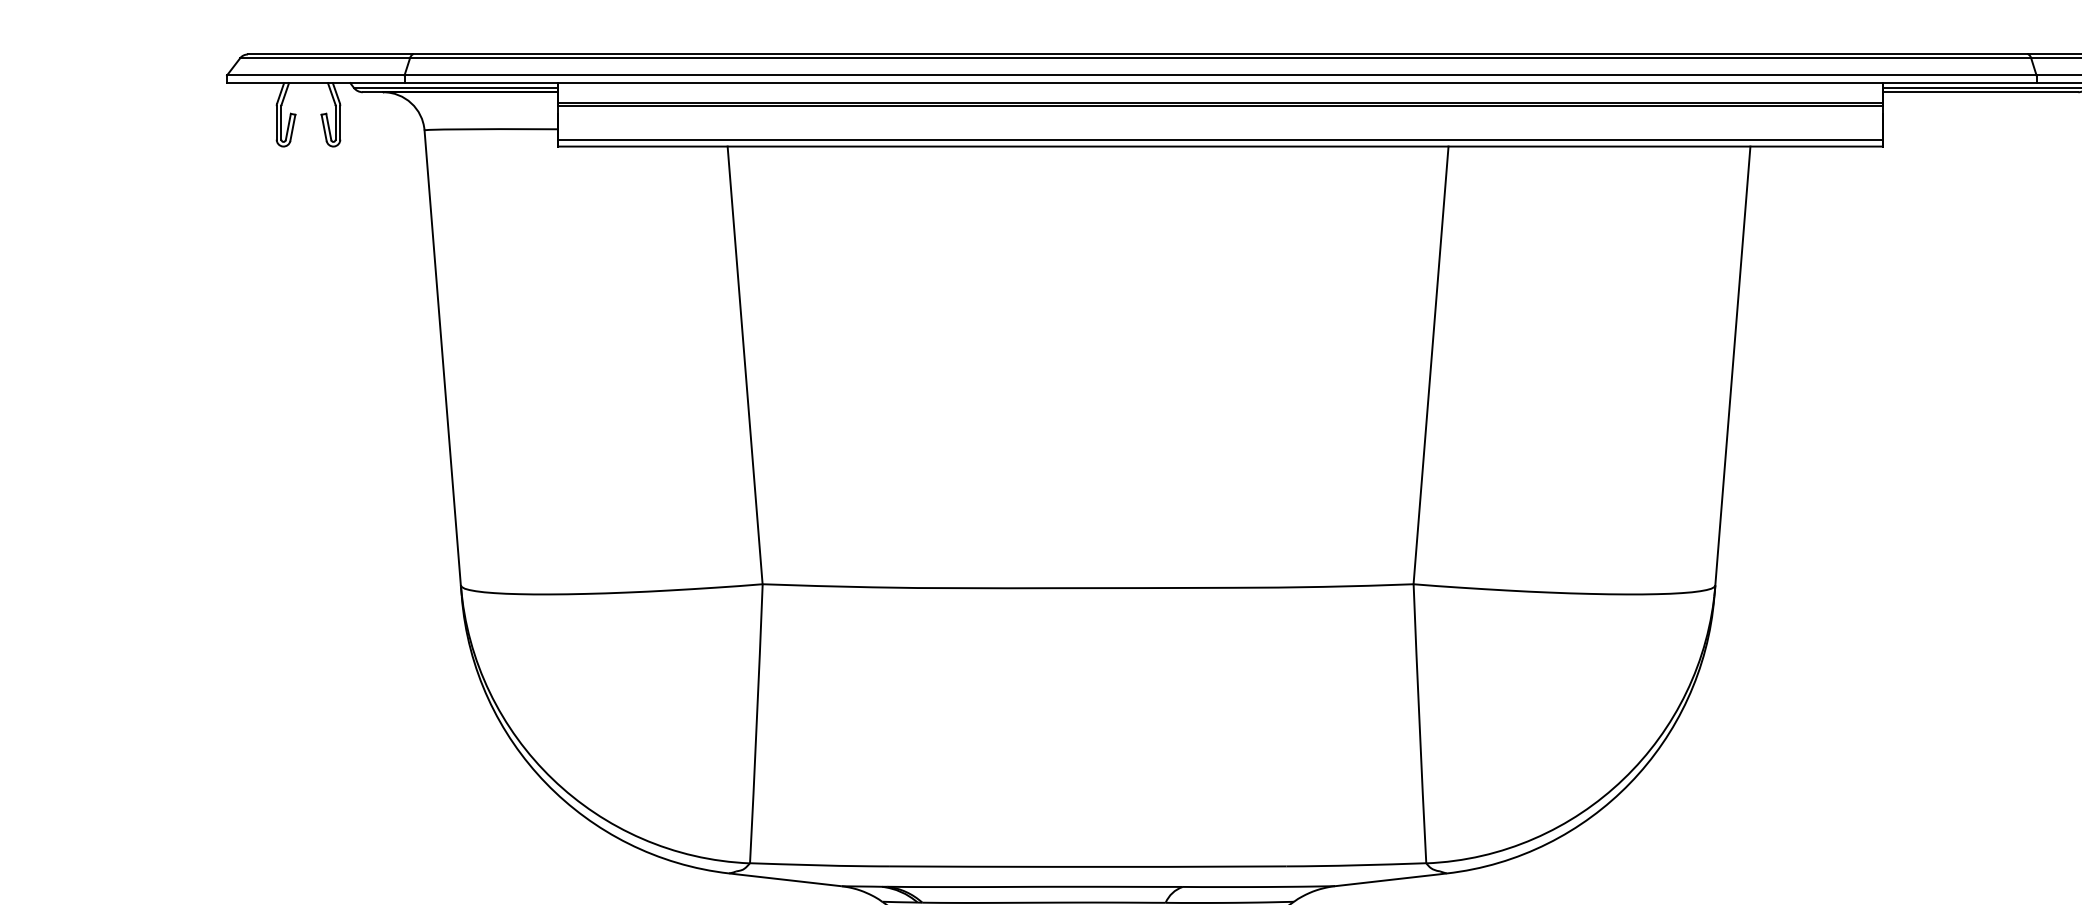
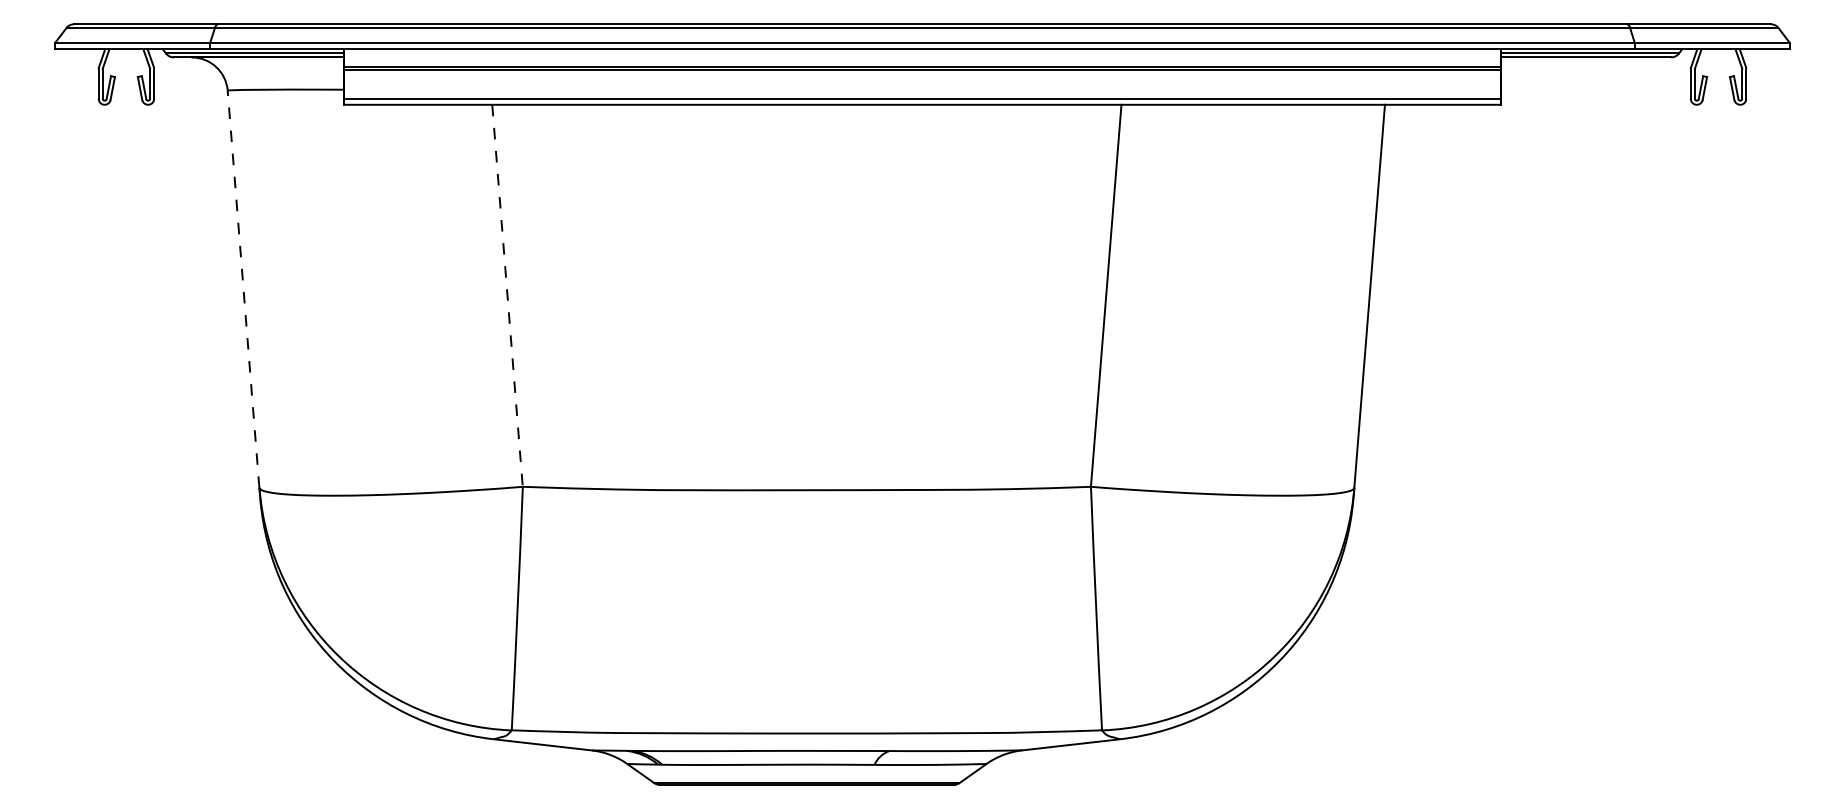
line: (442, 357) -> (243, 288), solid -> dashed
line: (745, 365) -> (507, 295), solid -> dashed

